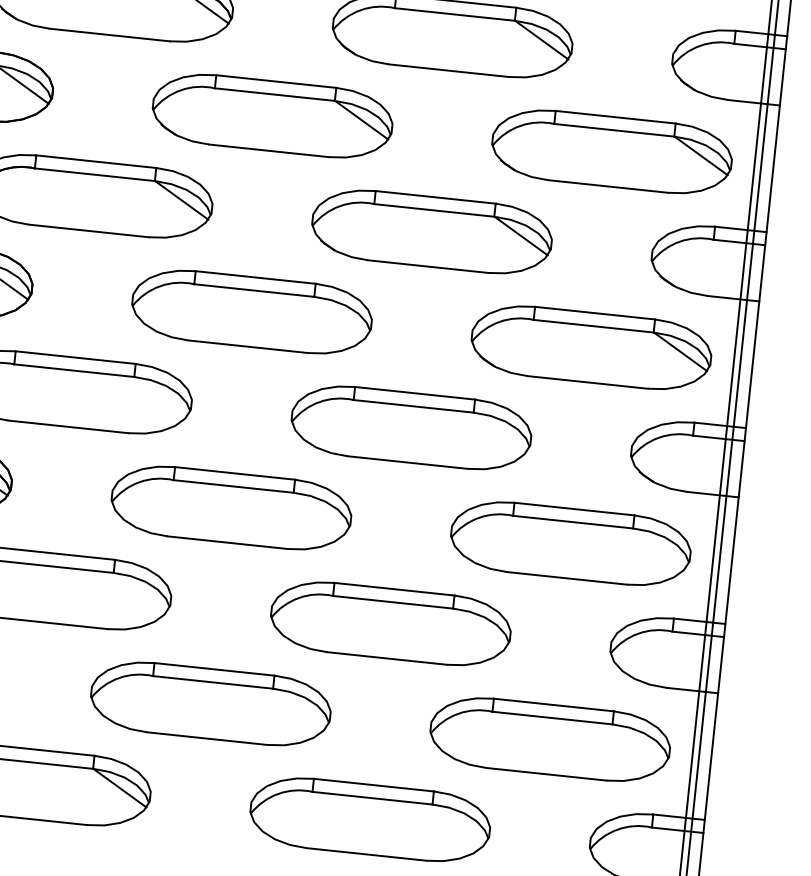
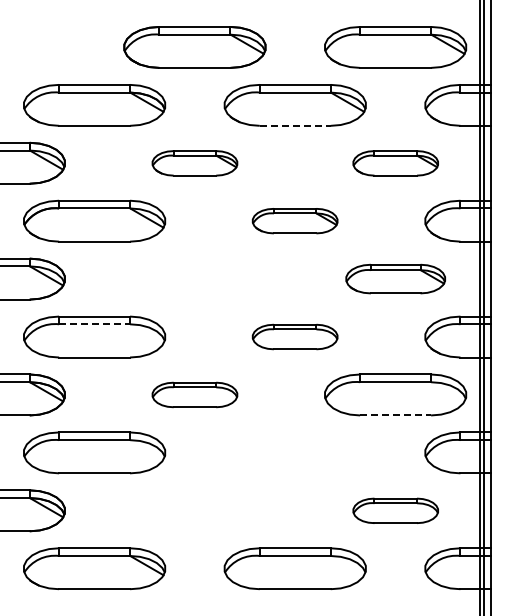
line: (449, 70) -> (295, 125), solid -> dashed
part: (271, 116) -> (194, 163), size x0.6
part: (611, 152) -> (395, 163), size x0.6
part: (430, 230) -> (294, 220), size x0.6
part: (251, 310) -> (194, 278), removed
part: (591, 346) -> (395, 278), size x0.7
line: (75, 371) -> (95, 324), solid -> dashed
part: (410, 426) -> (294, 336), size x0.6
part: (230, 507) -> (194, 394), size x0.6
line: (568, 578) -> (396, 415), solid -> dashed
part: (389, 623) -> (294, 452), removed
part: (210, 703) -> (194, 510), removed
part: (550, 739) -> (395, 510), size x0.6

